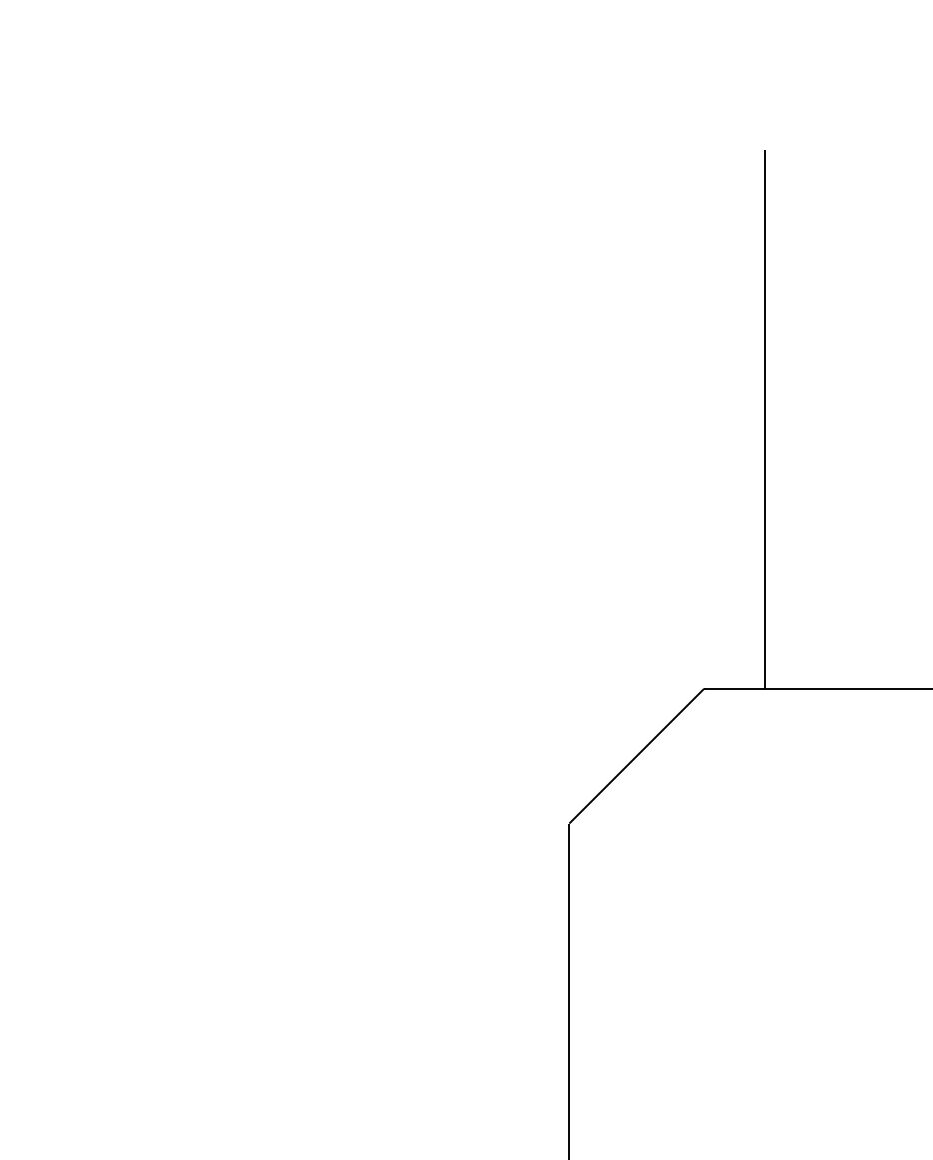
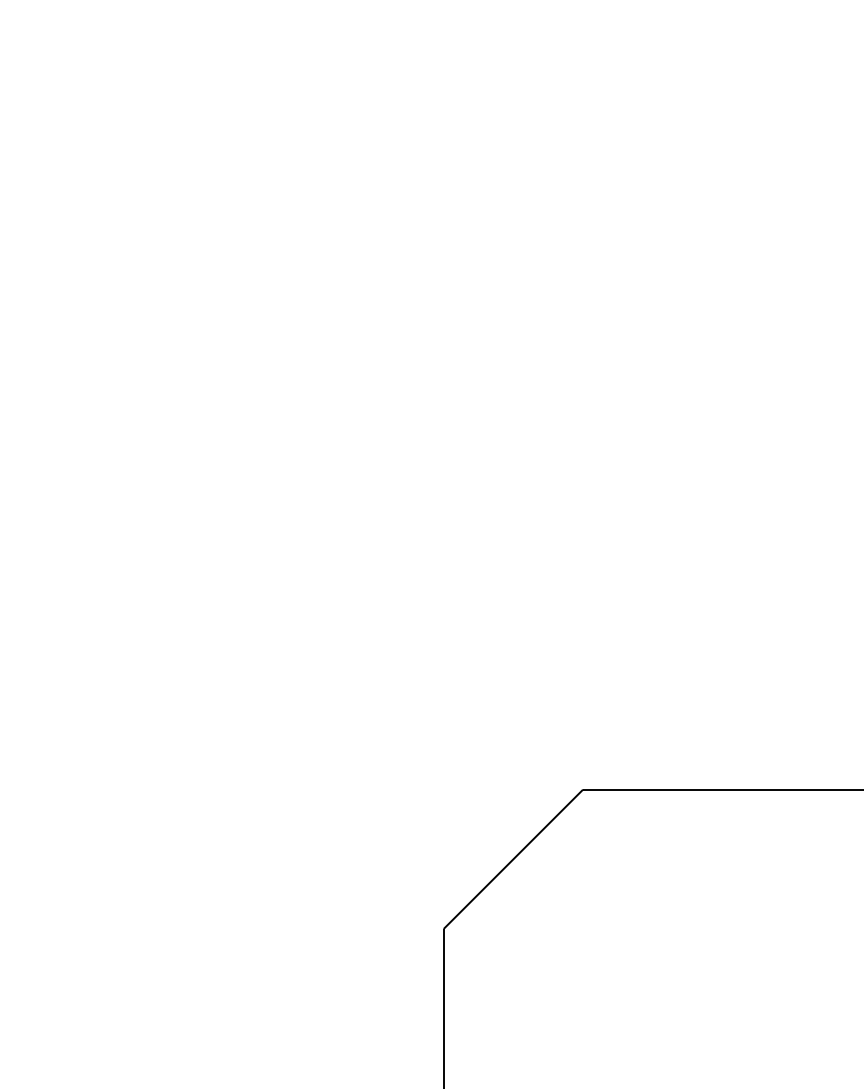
line: (765, 419) -> (646, 511), removed

